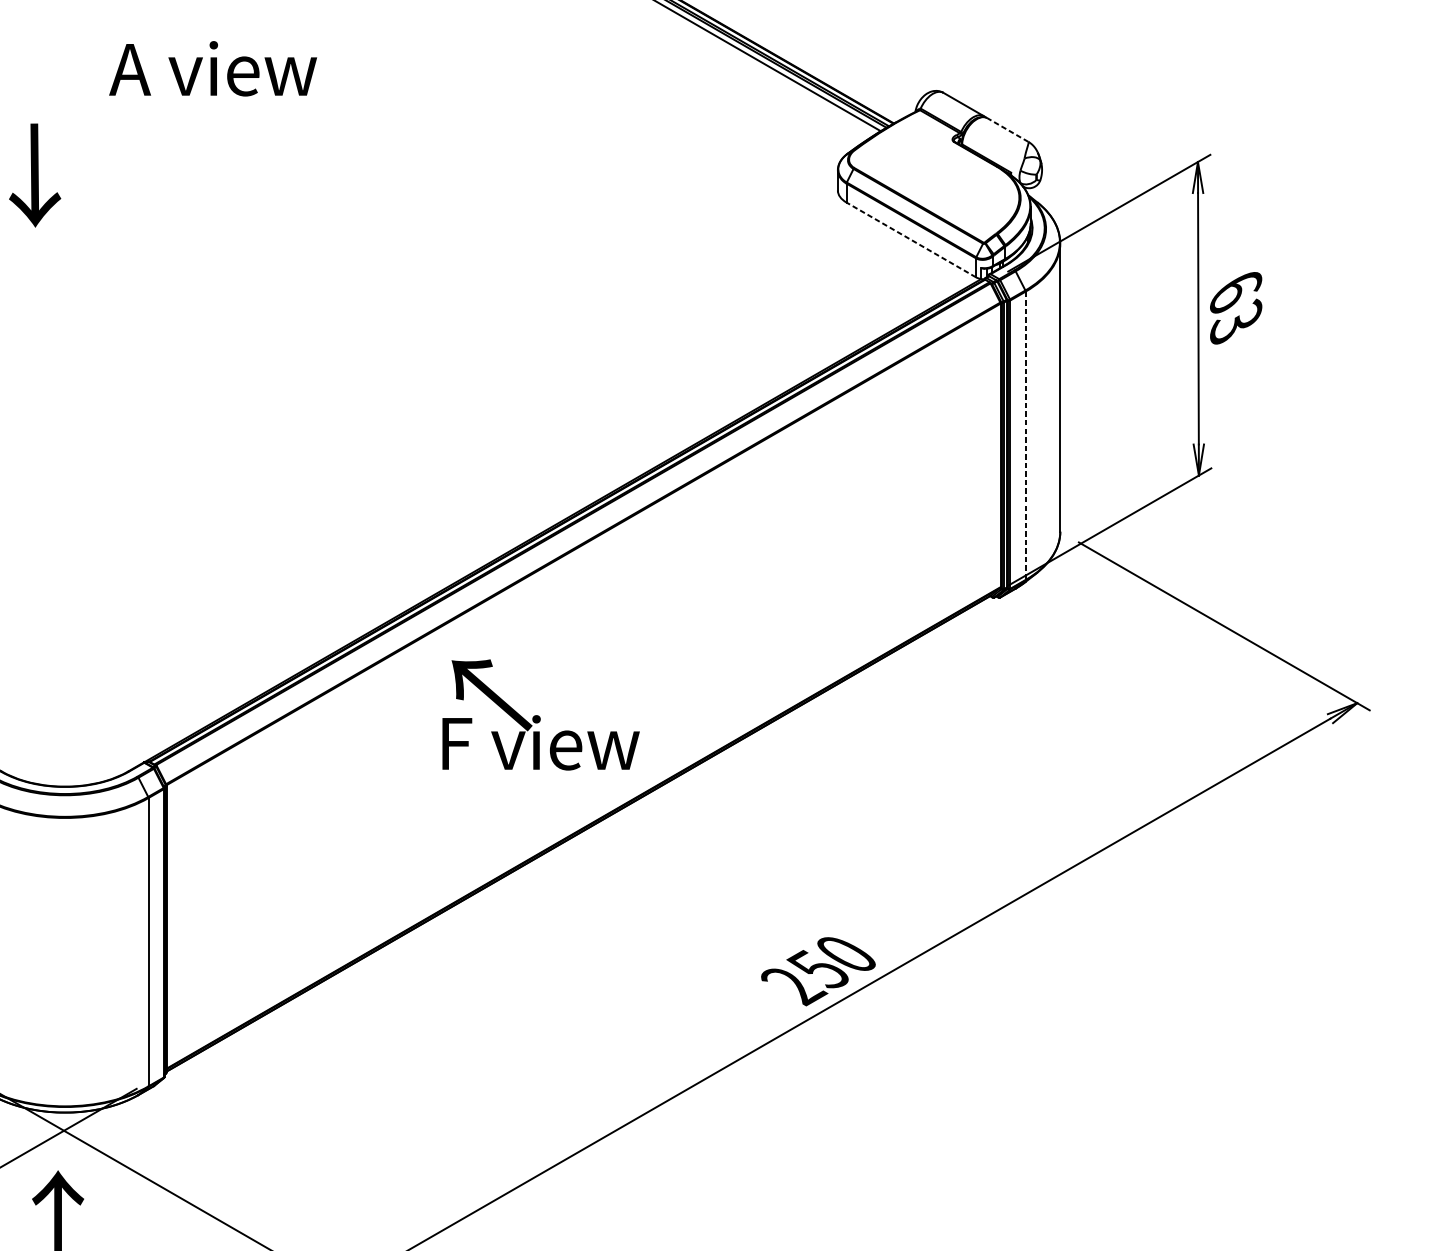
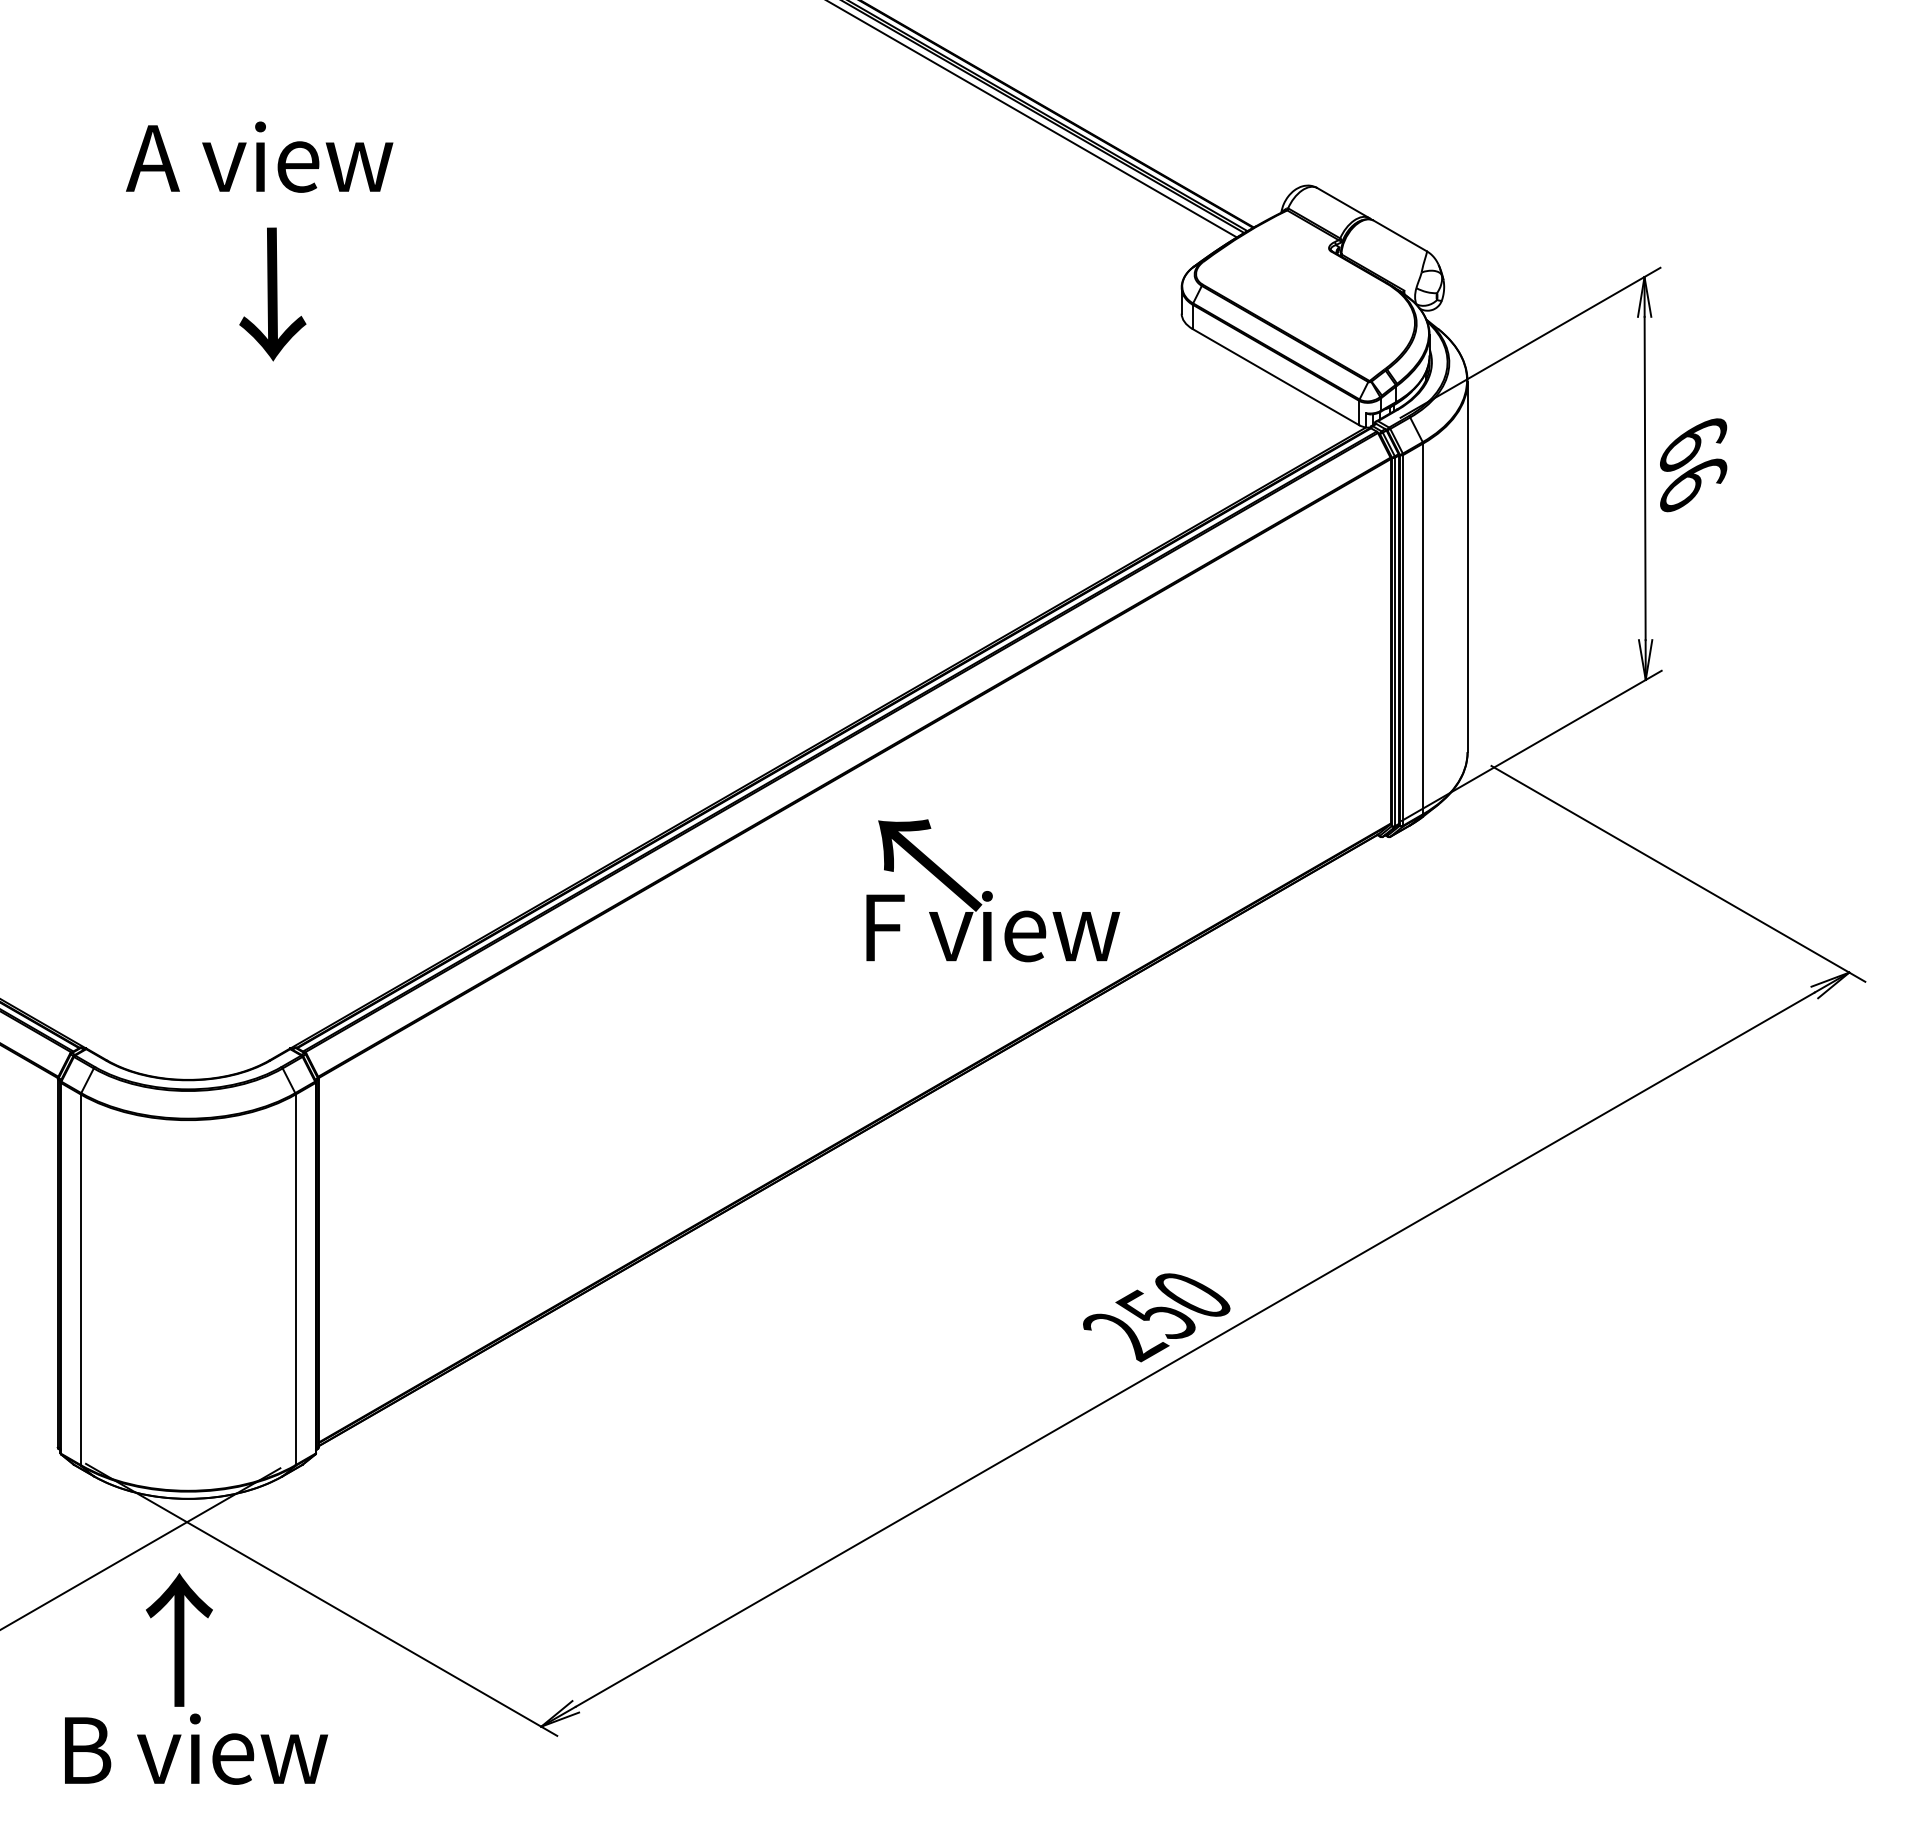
text: (213, 68) -> (259, 156), moved
line: (1008, 129) -> (1400, 235), dashed -> solid
text: (34, 175) -> (272, 294), moved
line: (910, 239) -> (1275, 376), dashed -> solid
text: (1236, 321) -> (1693, 482), 63 -> 66
line: (1026, 436) -> (1423, 629), dashed -> solid
text: (541, 714) -> (993, 890), moved

